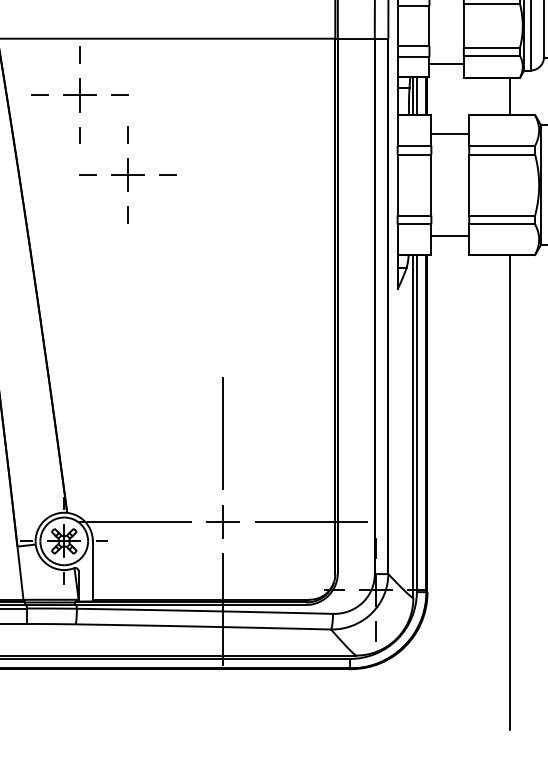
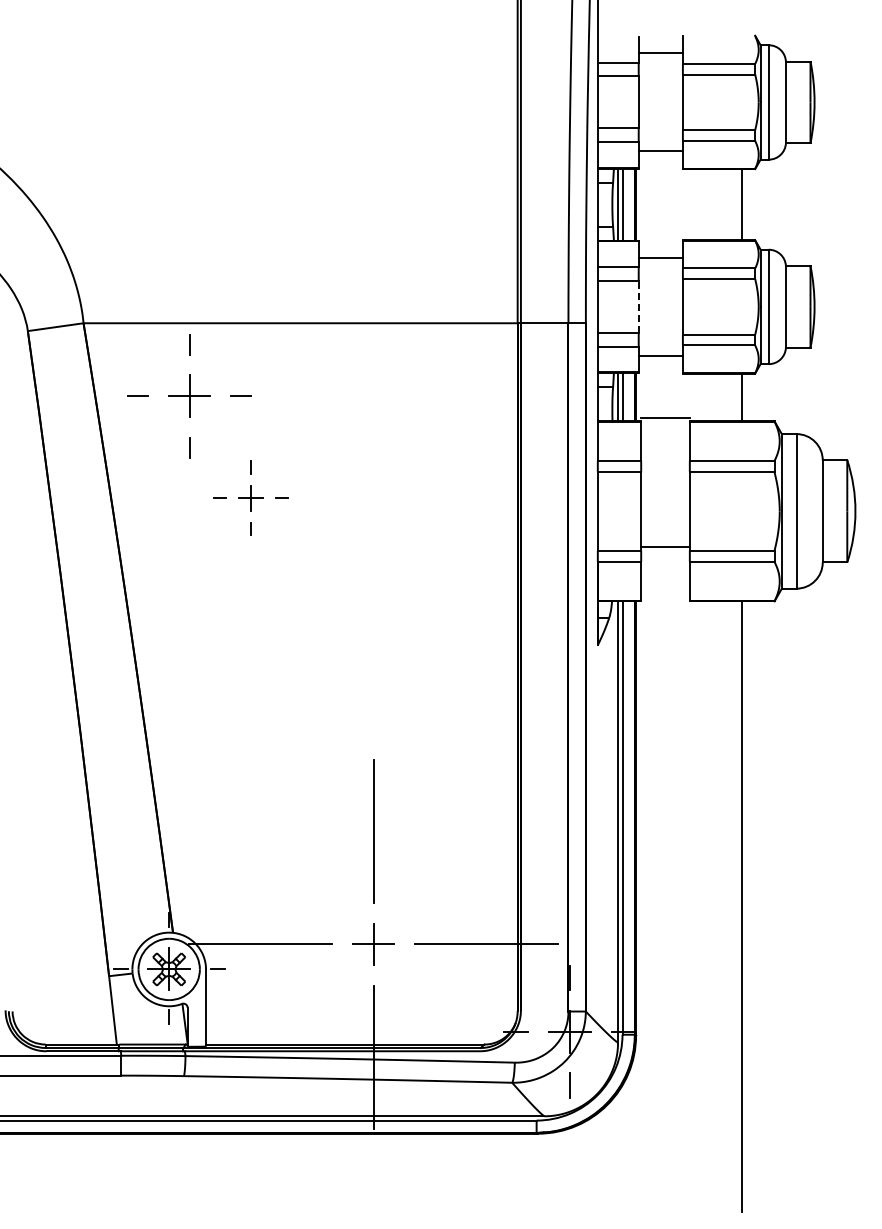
line: (429, 25) -> (638, 306), solid -> dashed
line: (450, 133) -> (665, 417), moved
part: (127, 175) -> (250, 498), size x0.6
line: (450, 235) -> (665, 546), moved

